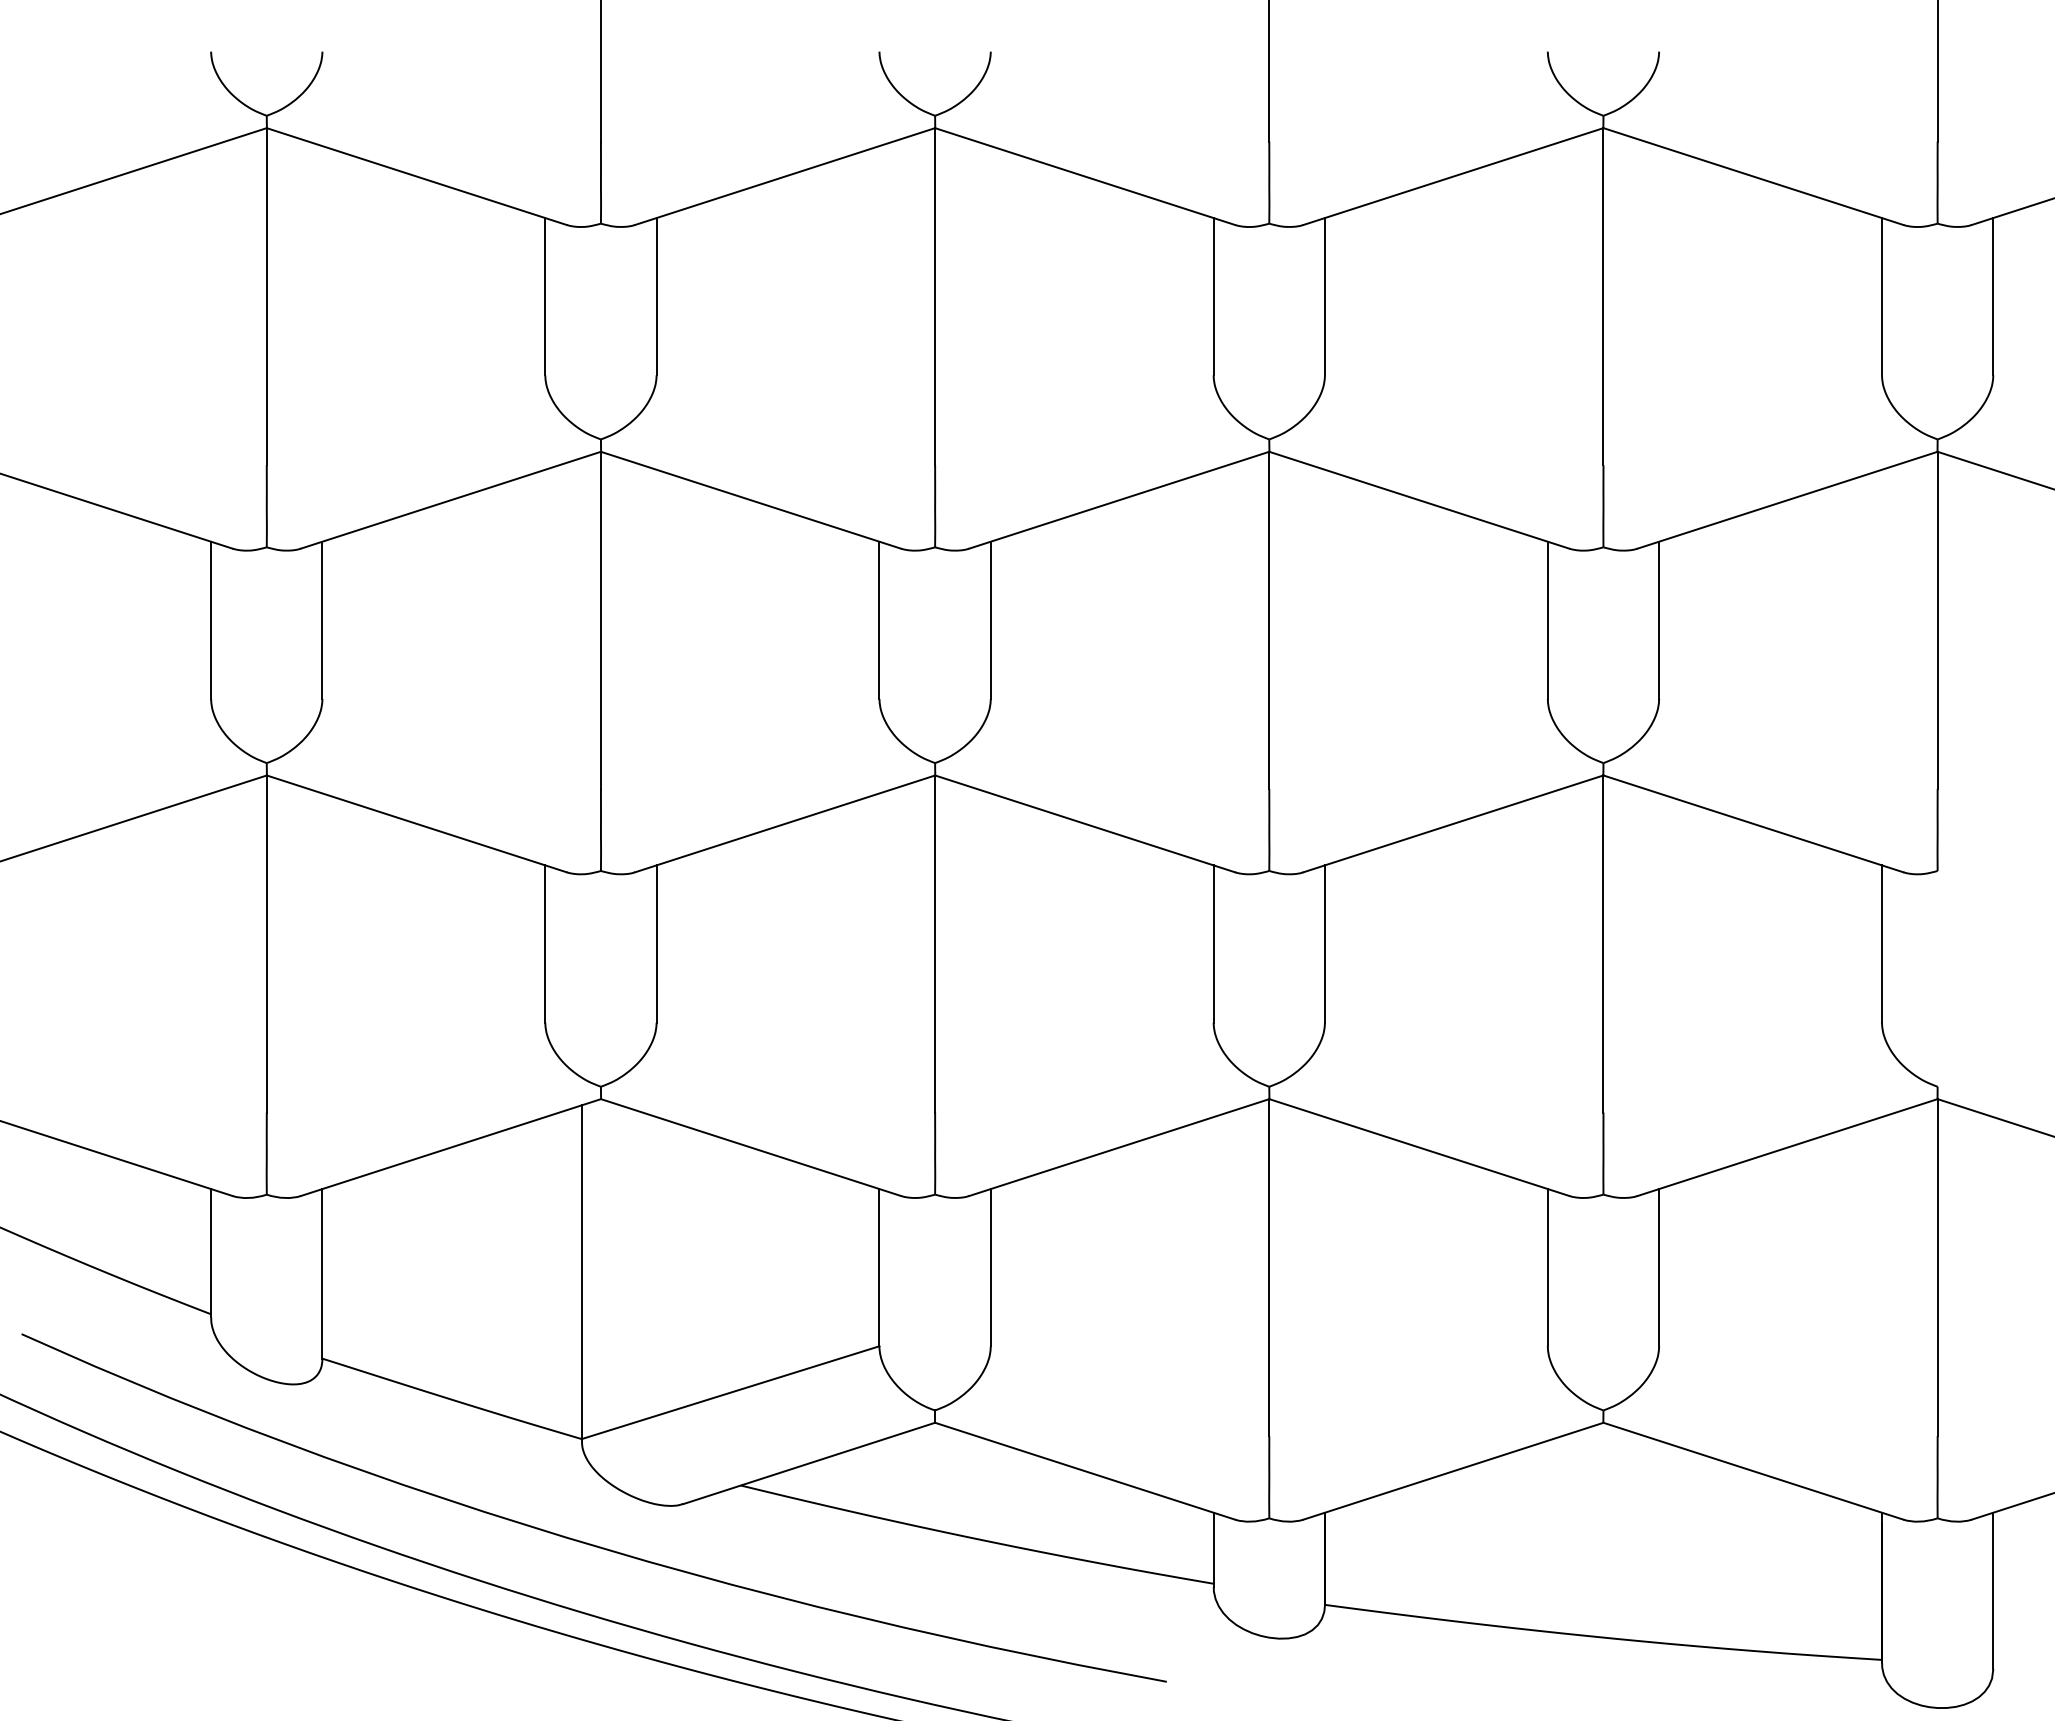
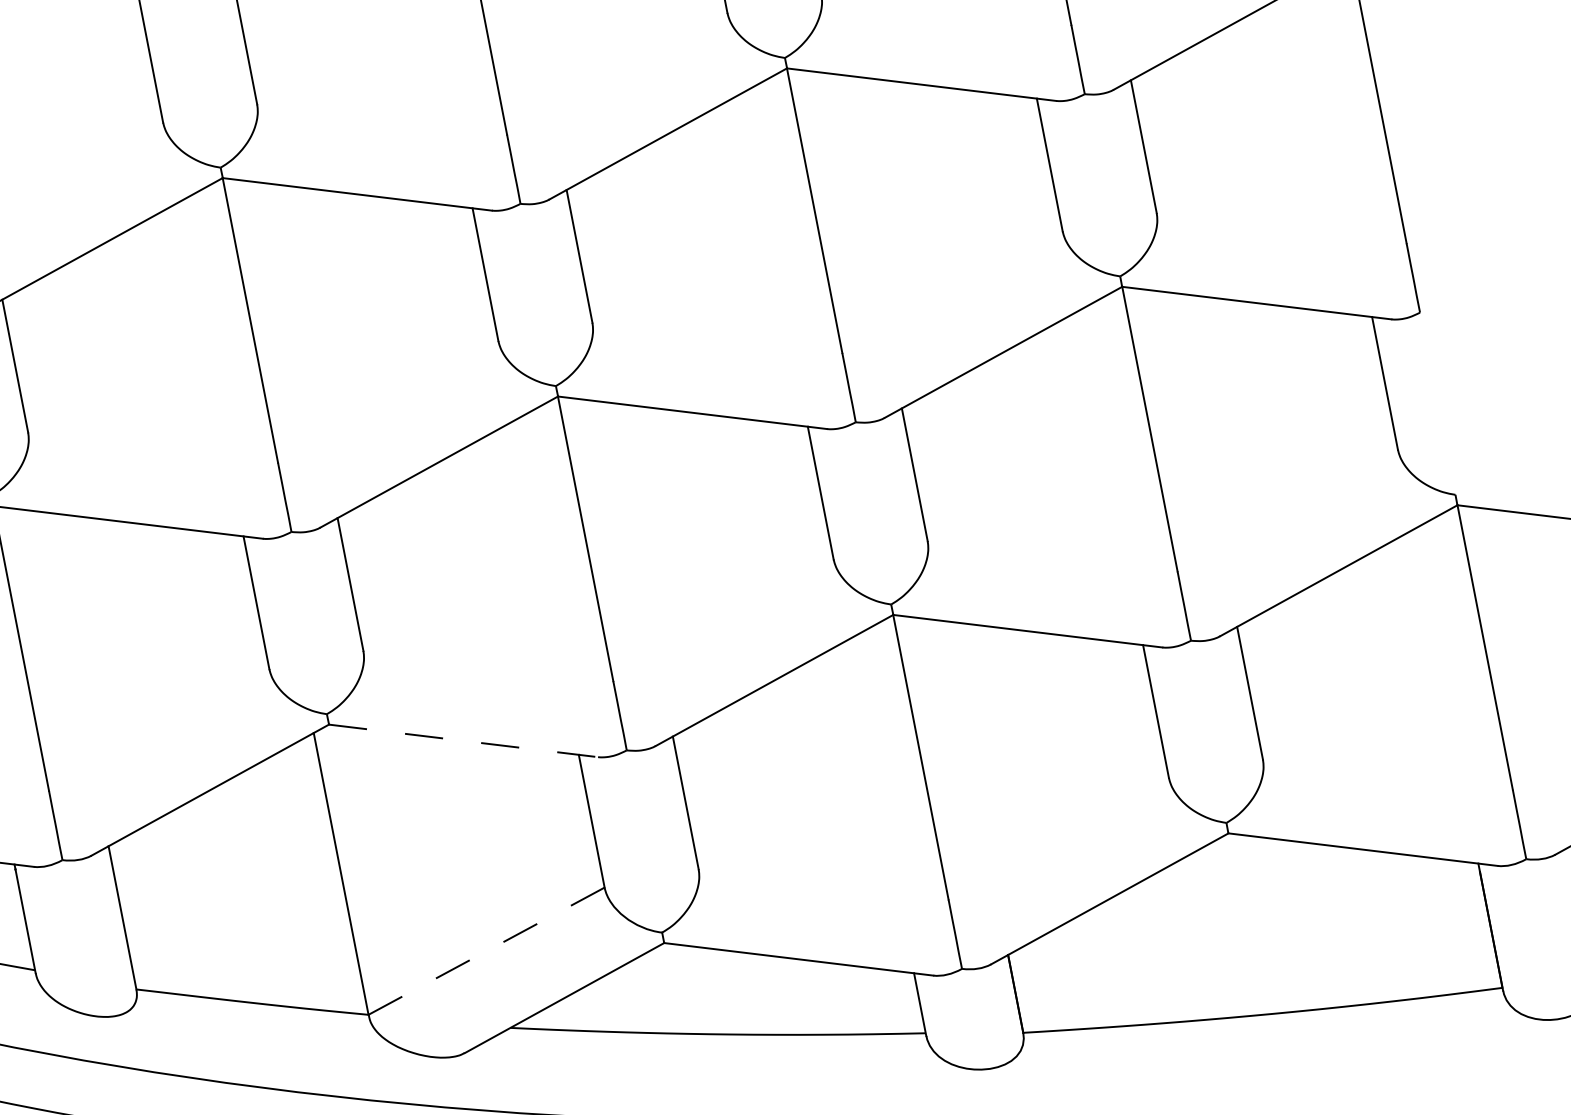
line: (750, 1147) -> (463, 740), solid -> dashed
line: (730, 1392) -> (486, 951), solid -> dashed

